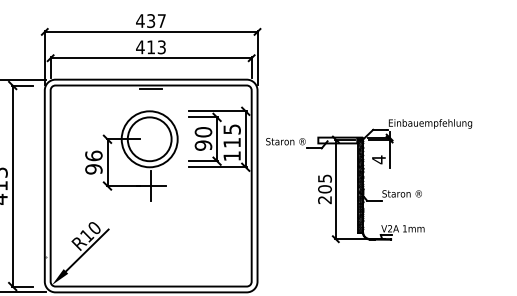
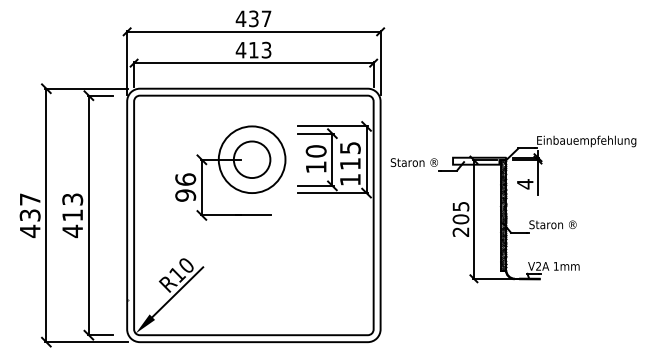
line: (150, 88) -> (253, 99), removed
circle: (150, 139) -> (252, 159), size x0.7
text: (202, 145) -> (315, 167), 90 -> 10
line: (150, 186) -> (253, 215), removed

